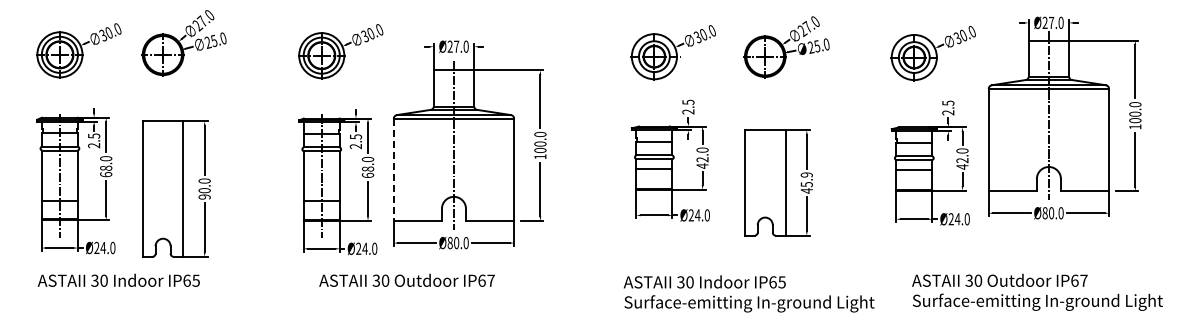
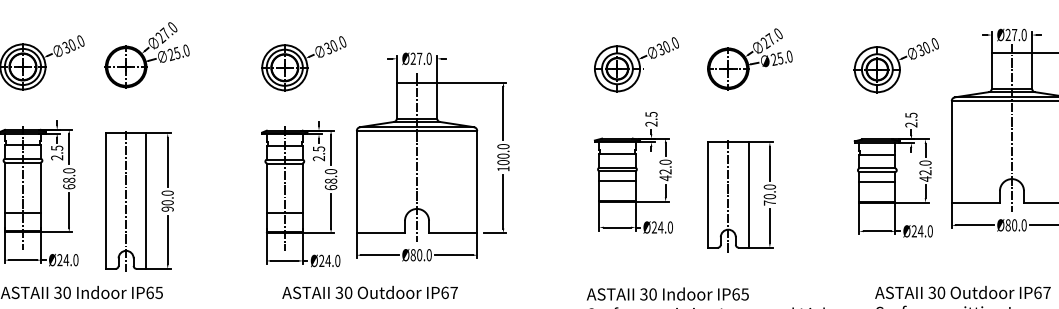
line: (393, 170) -> (356, 182), dashed -> solid
text: (806, 182) -> (769, 194), 45.9 -> 70.0
line: (765, 184) -> (728, 196), added
line: (163, 189) -> (126, 201), added

